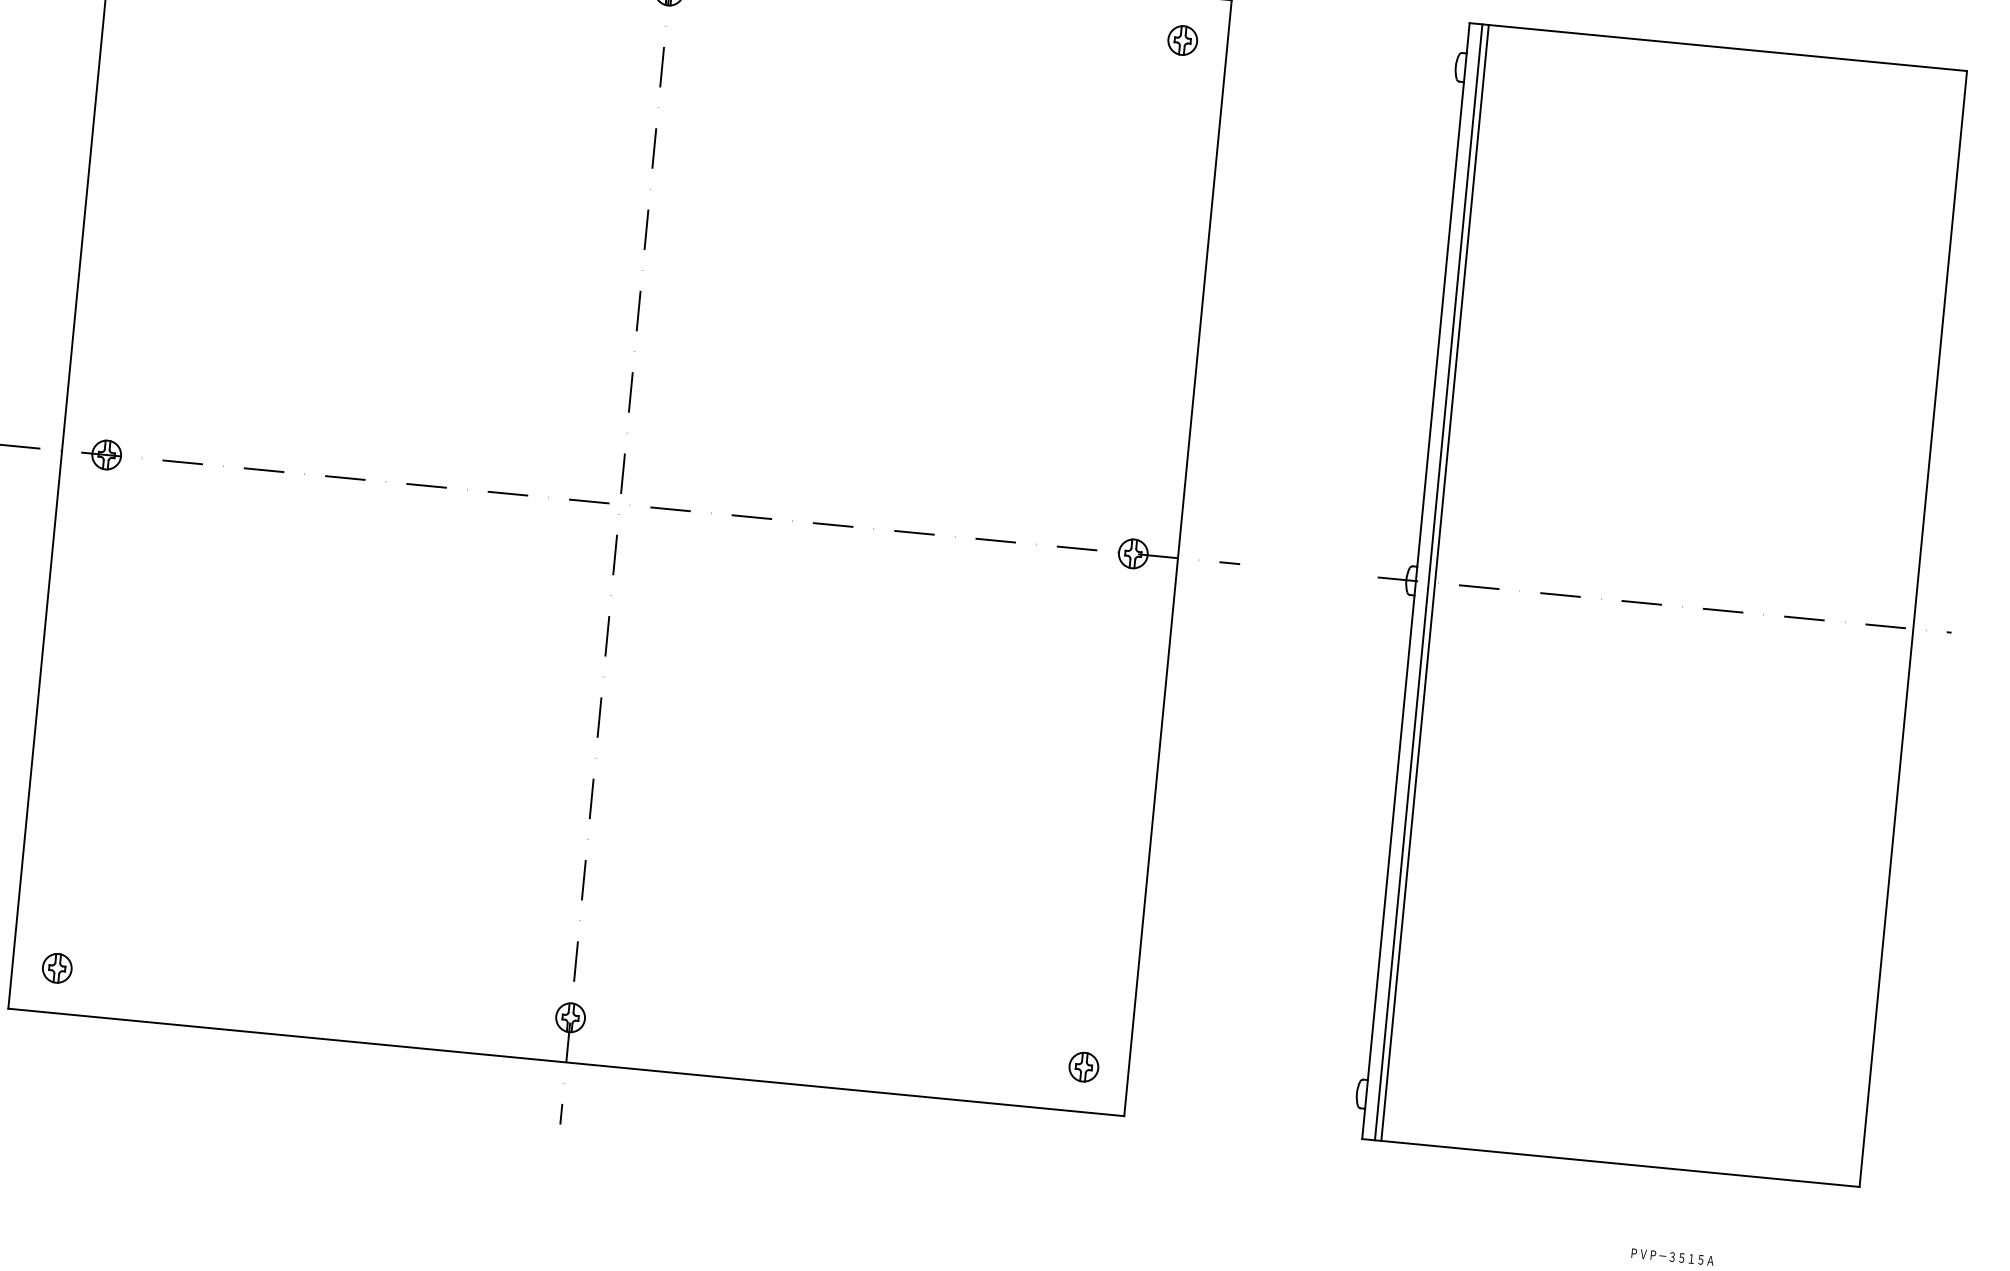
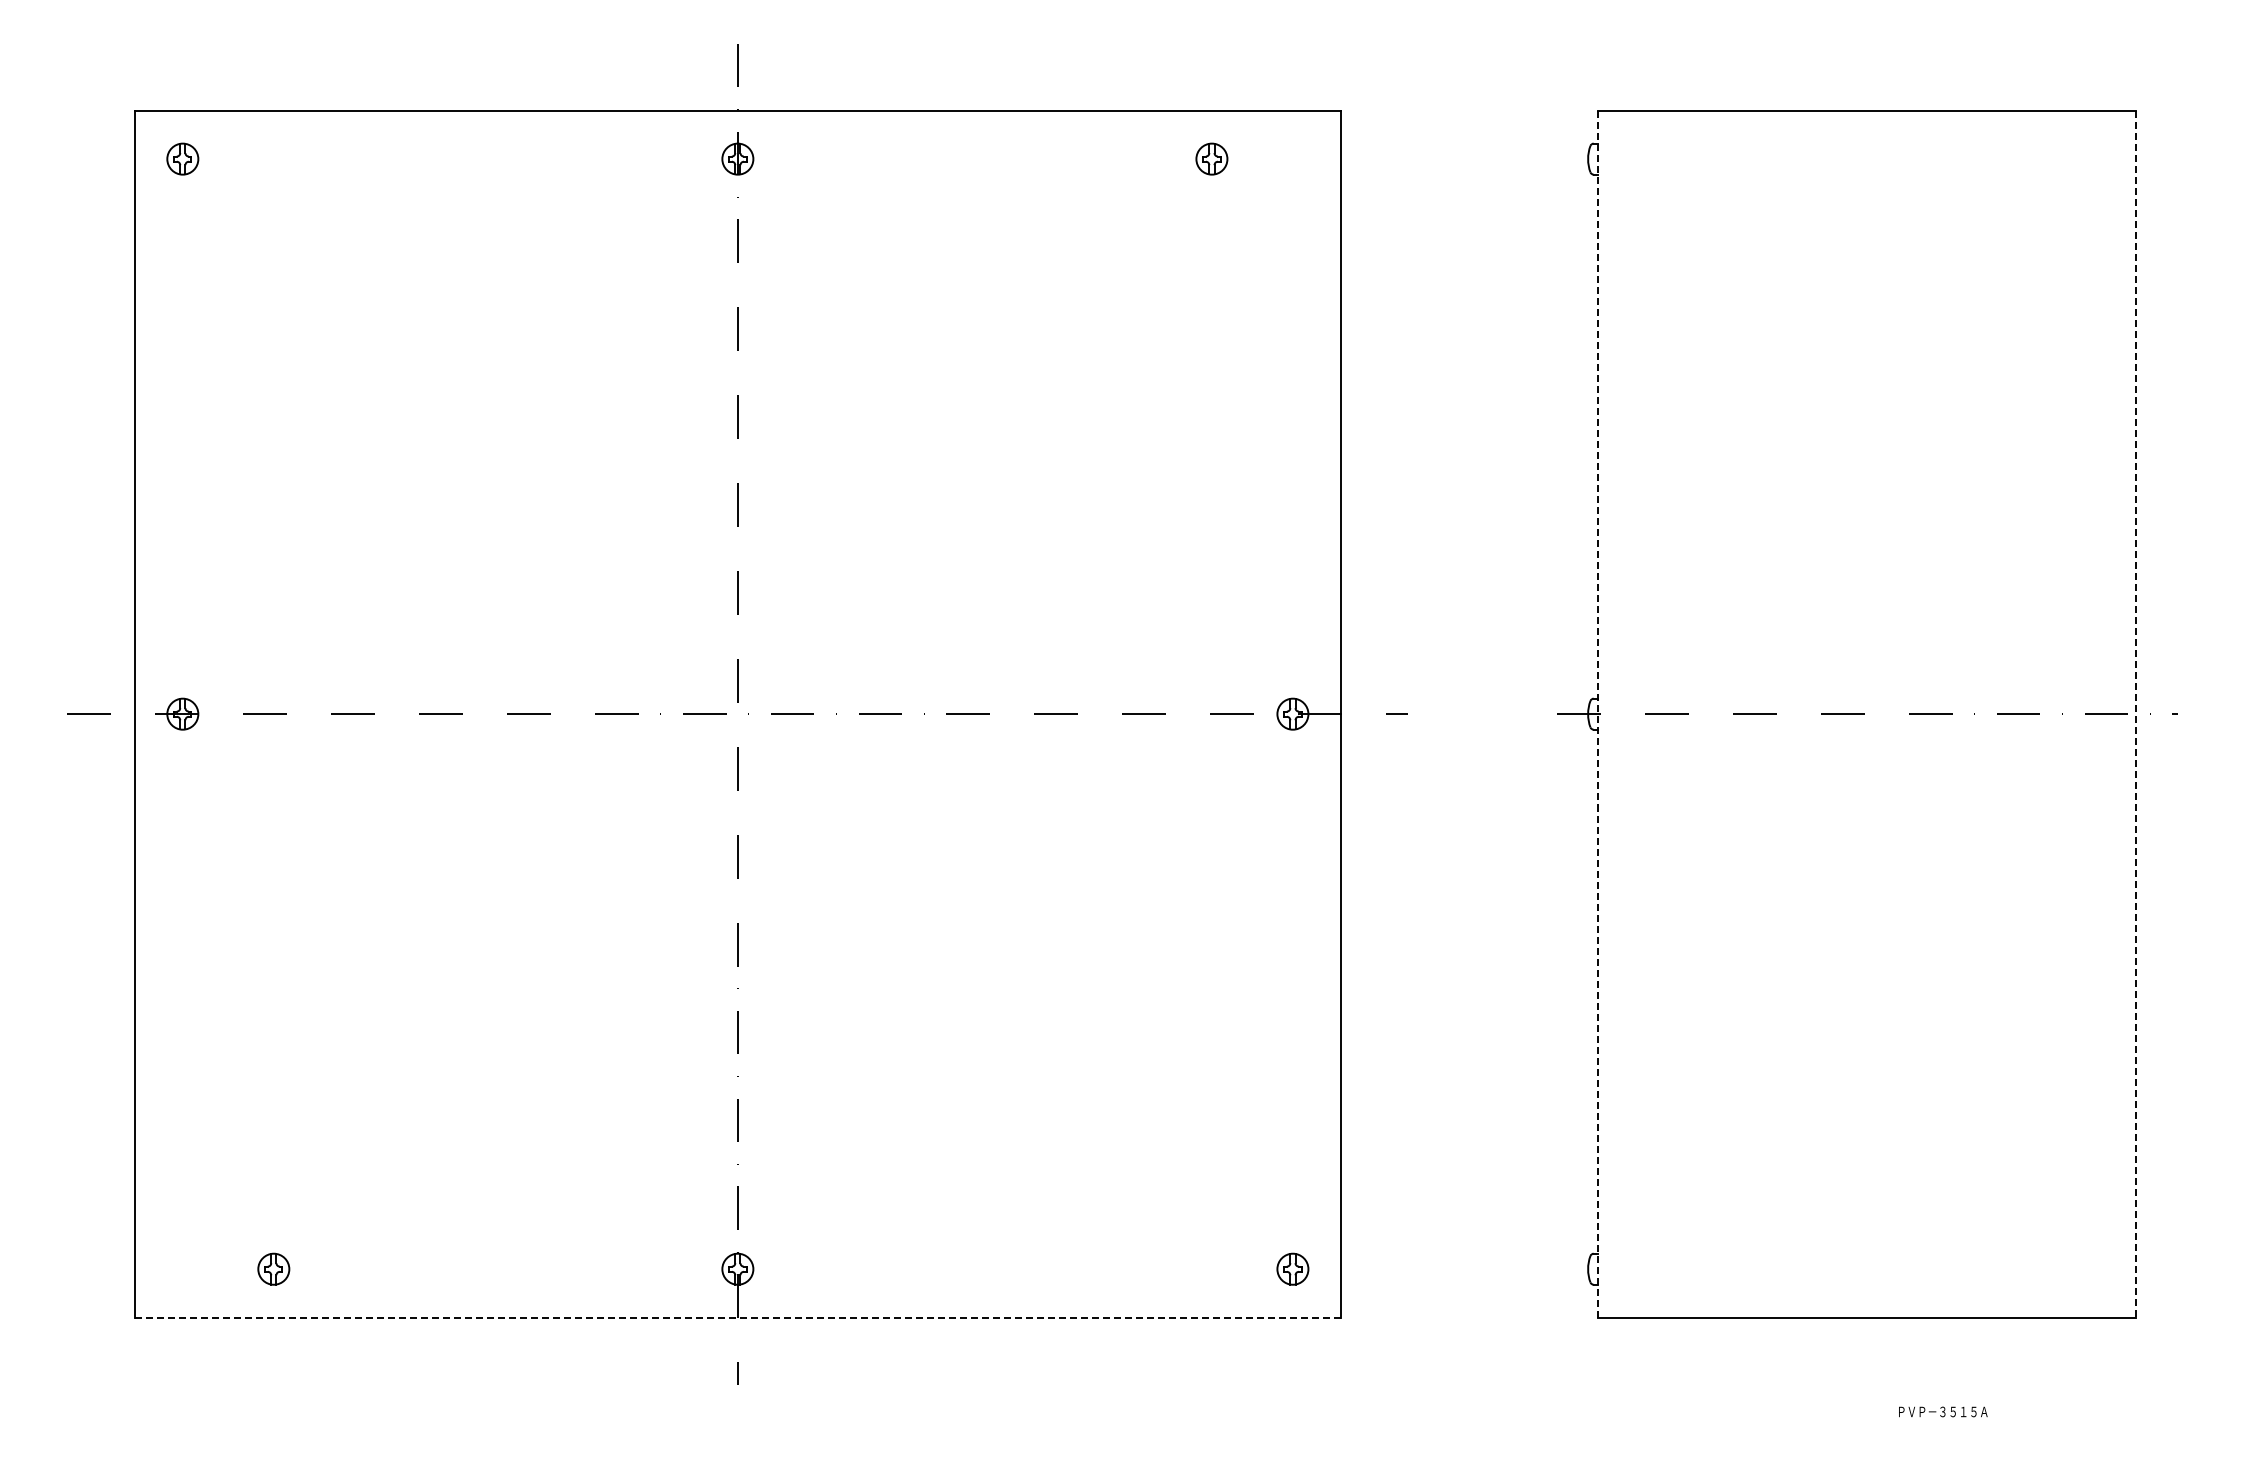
part: (1182, 39) -> (1211, 158), moved
line: (1416, 580) -> (1598, 713), solid -> dashed
line: (1428, 581) -> (1612, 713), removed
line: (1435, 582) -> (1619, 713), removed
line: (1913, 629) -> (2136, 714), solid -> dashed
part: (57, 967) -> (273, 1268), moved
line: (566, 1062) -> (738, 1317), solid -> dashed

